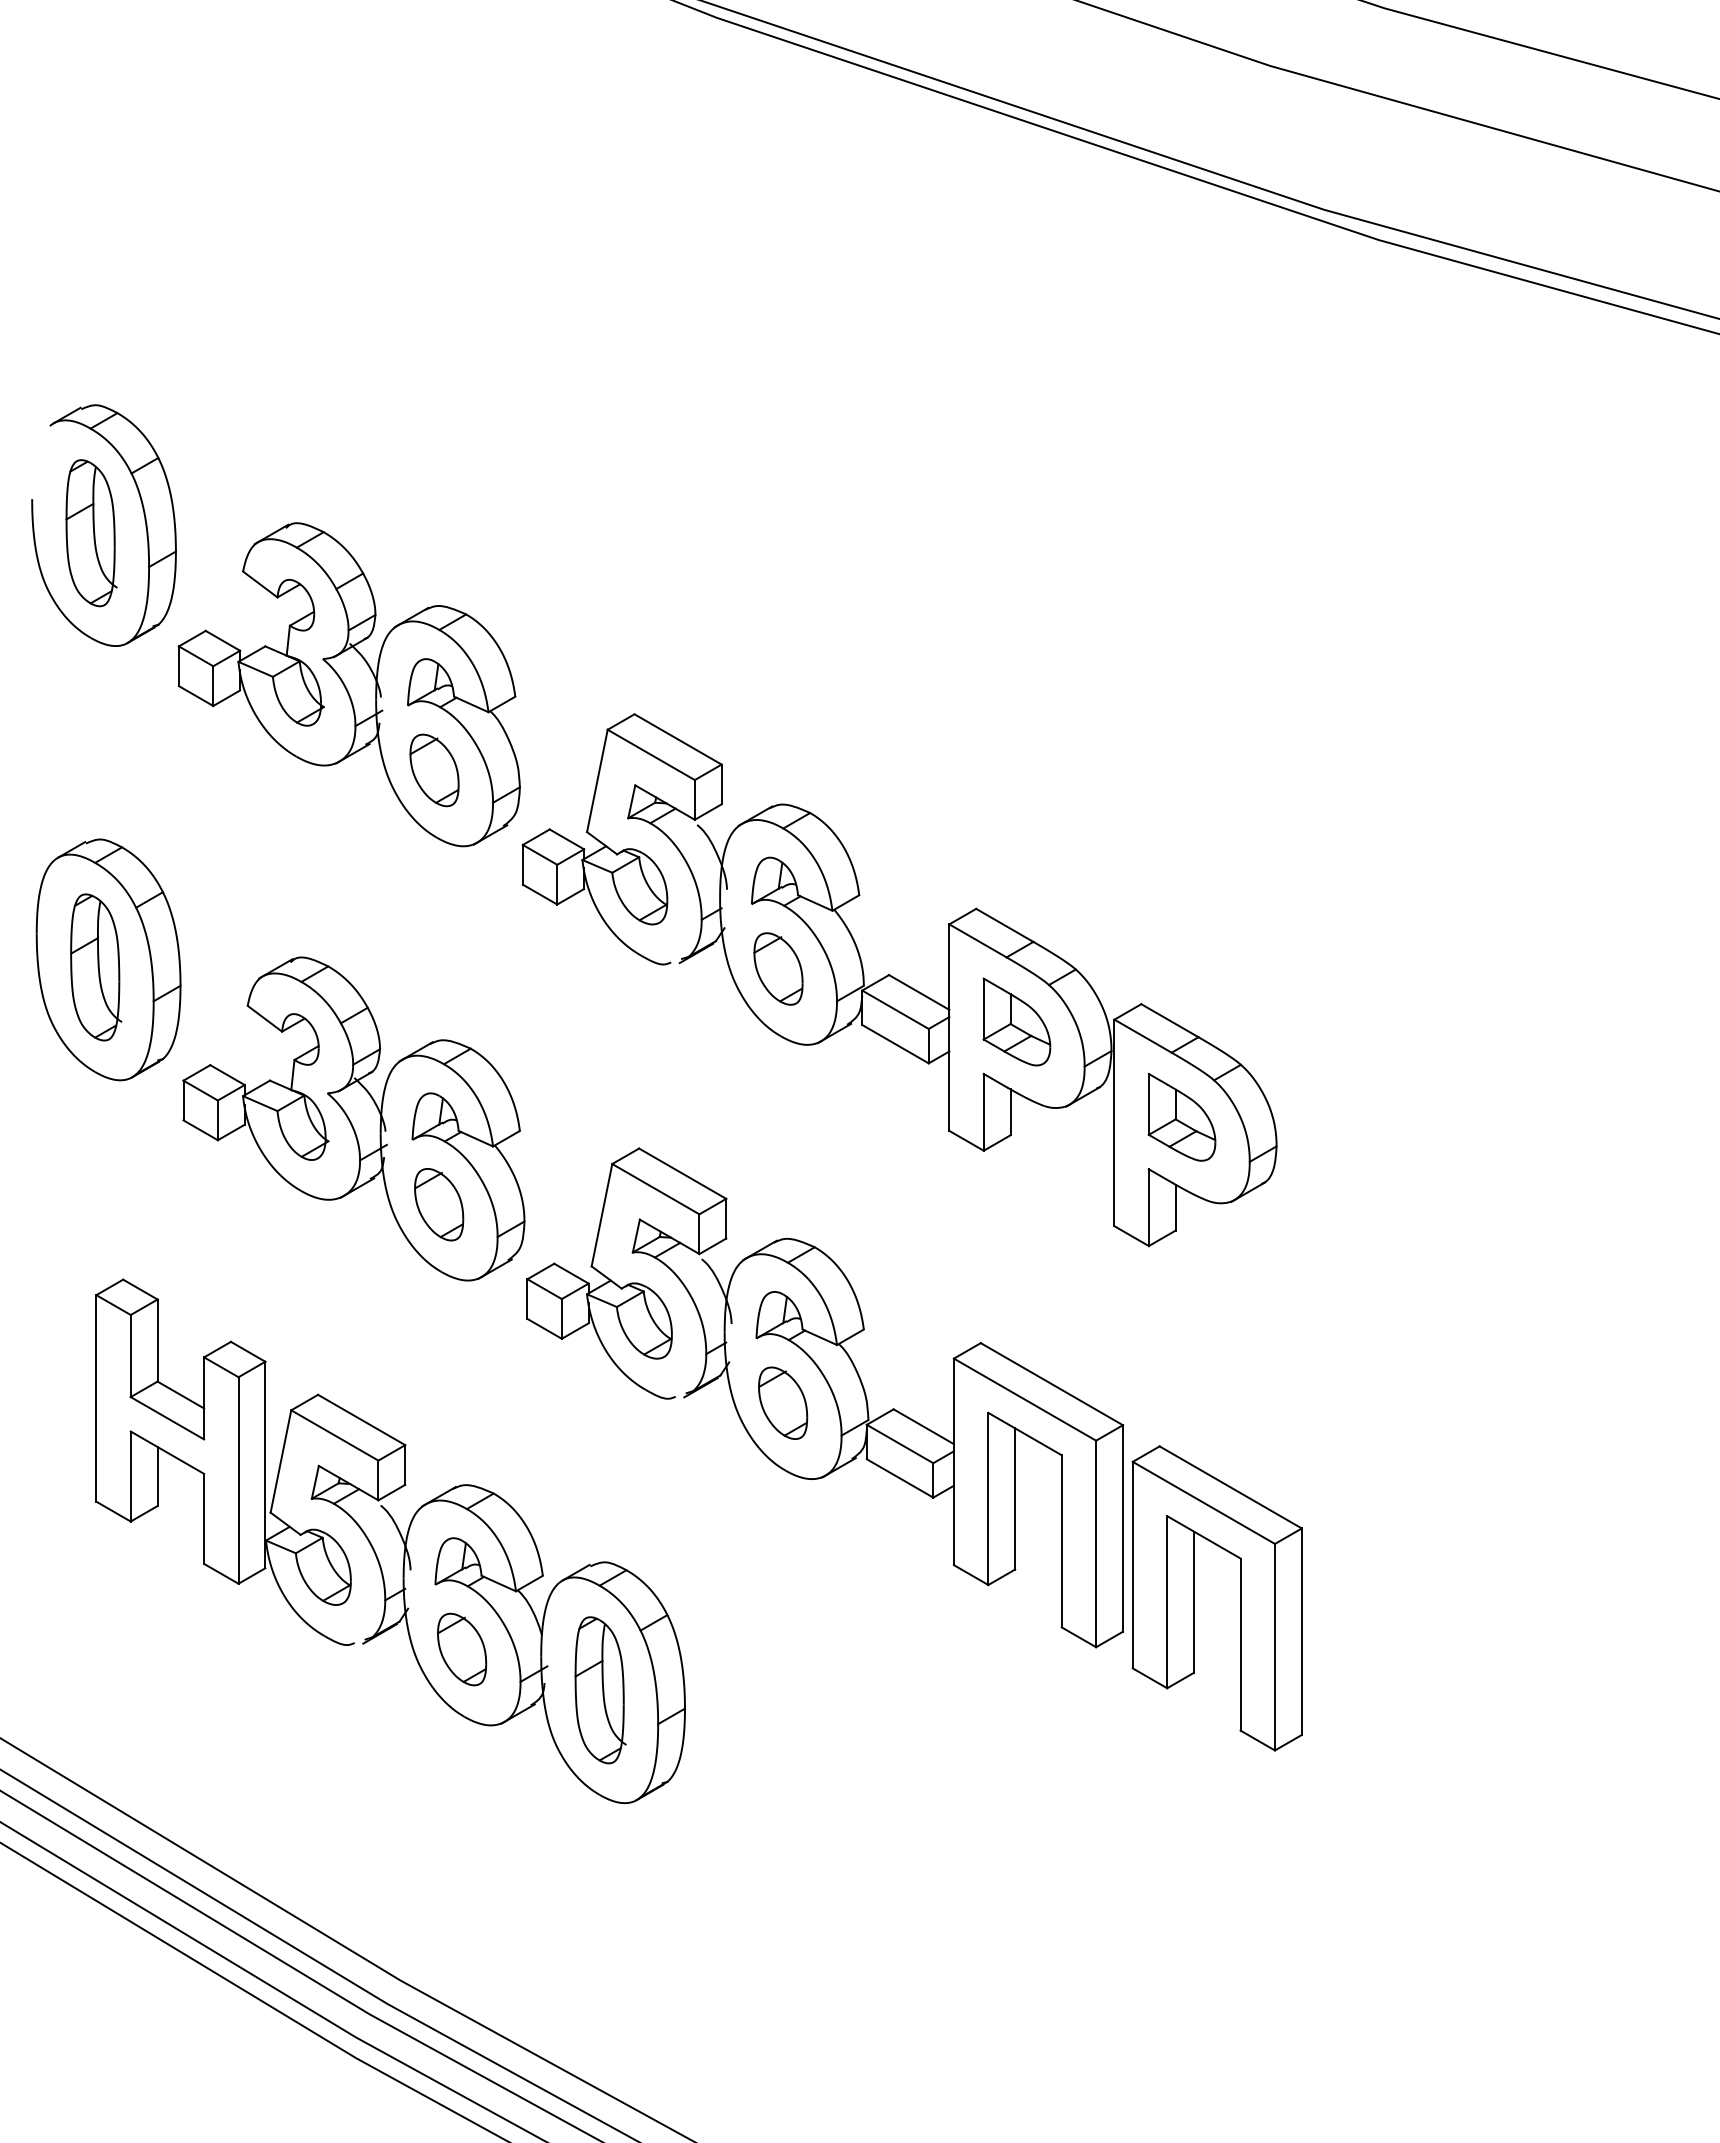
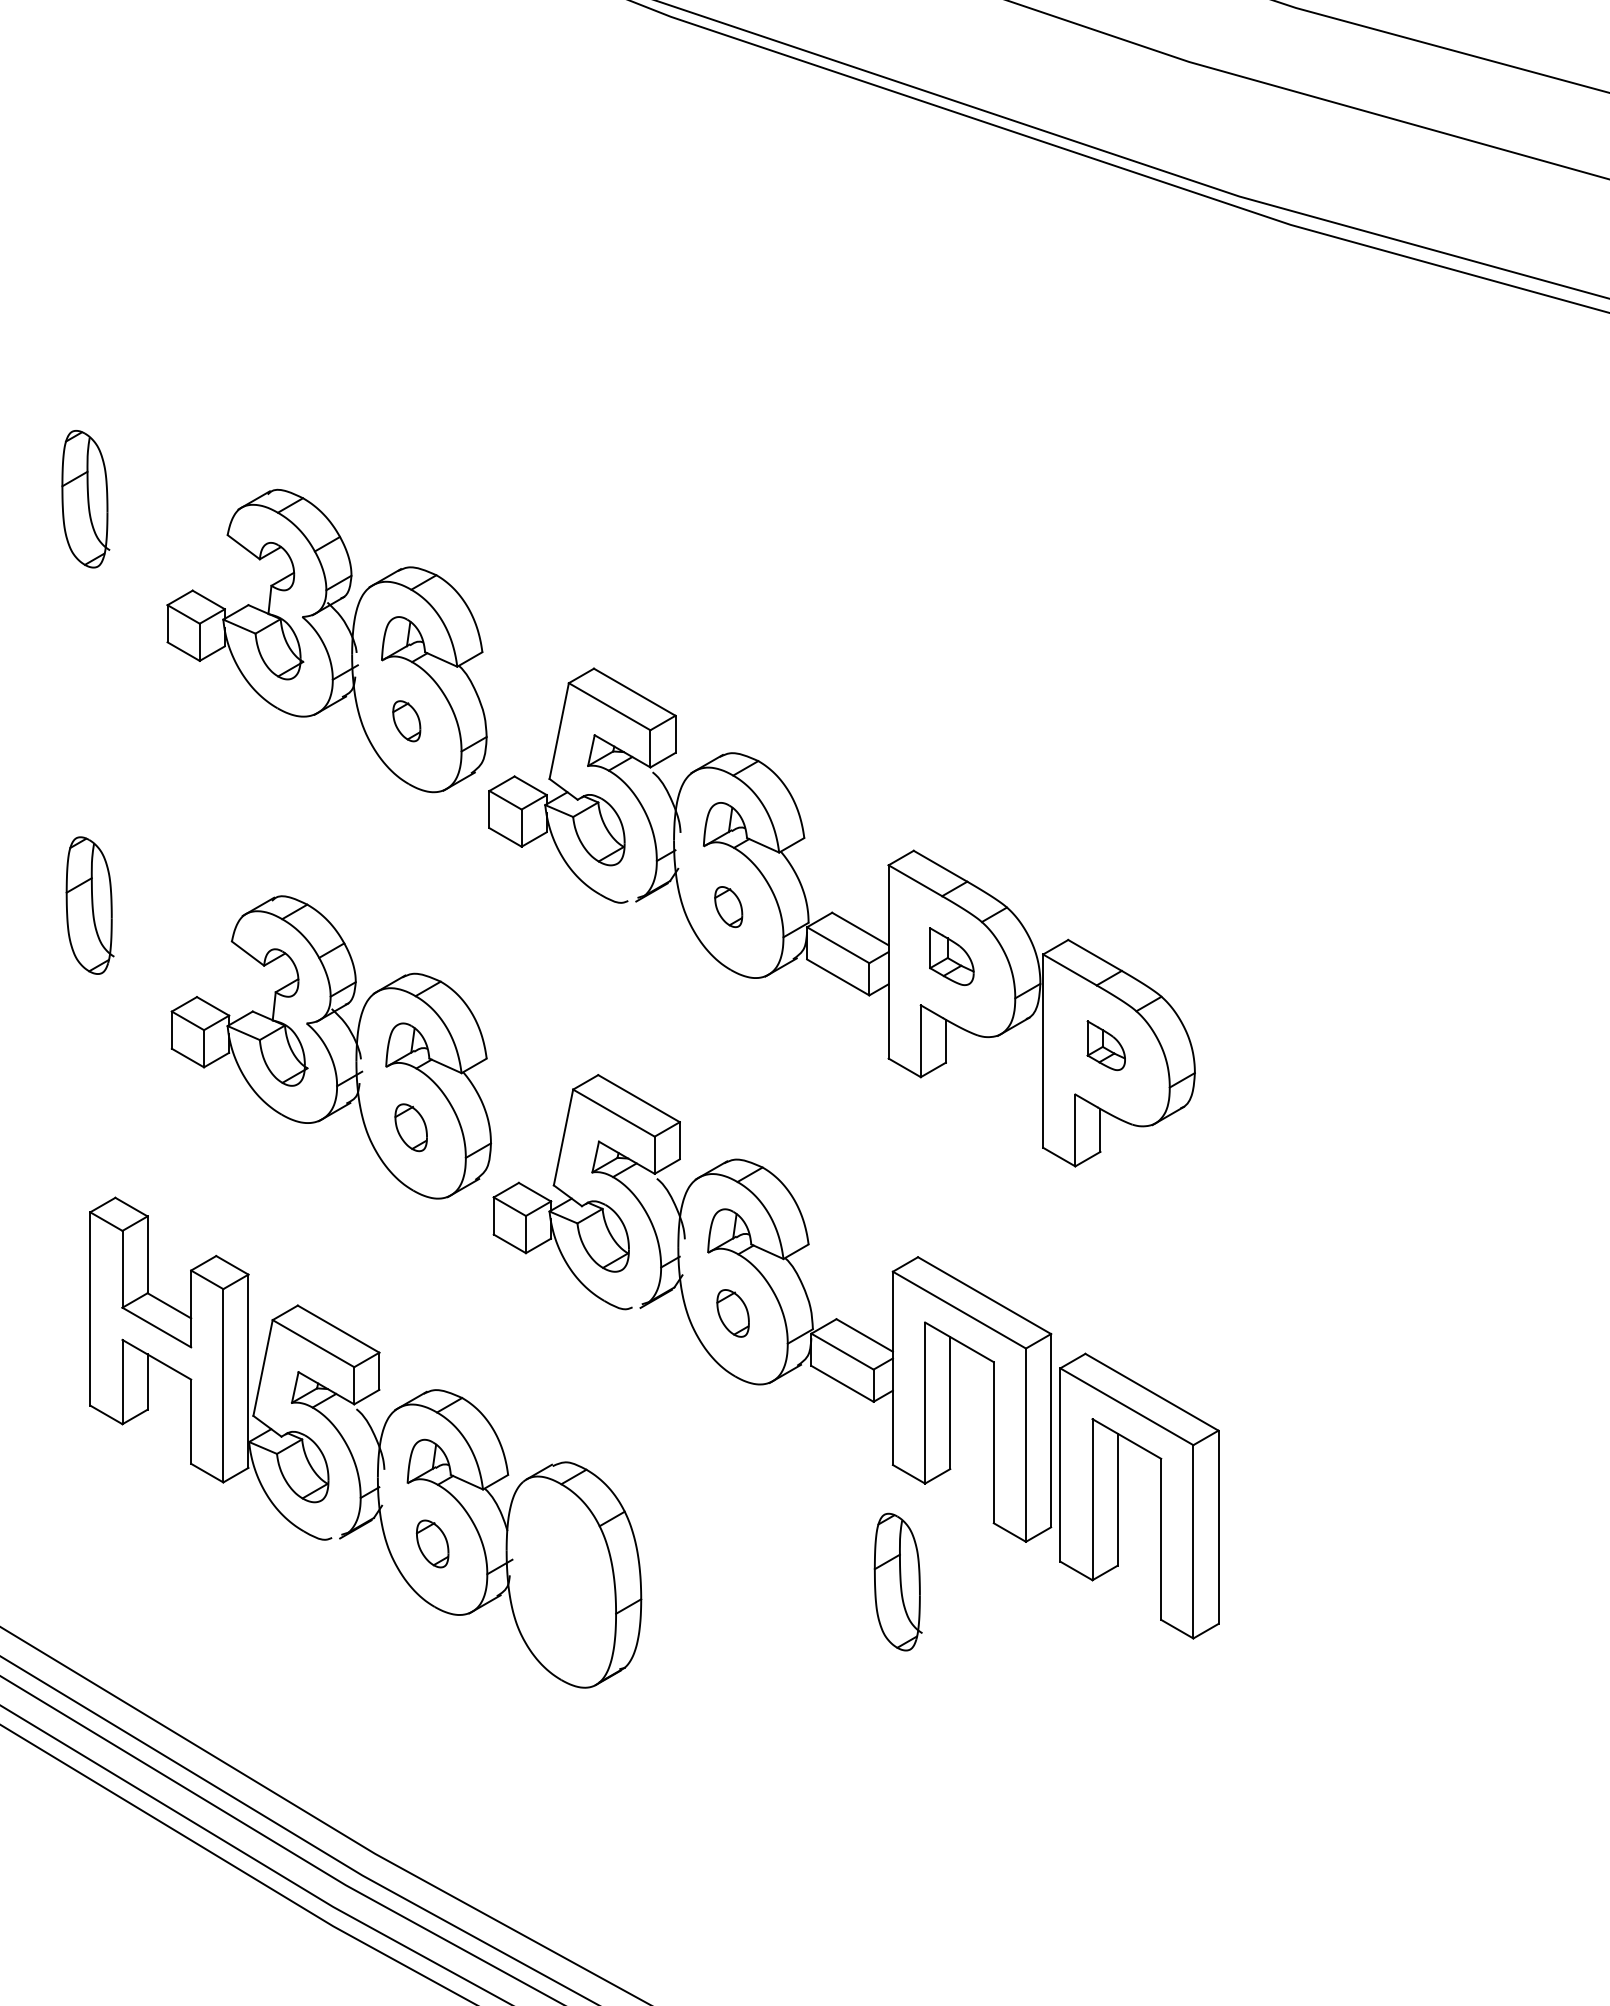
part: (144, 520) -> (135, 487), removed
part: (434, 770) -> (406, 721), size x0.6
part: (108, 959) -> (101, 898), removed
part: (778, 968) -> (728, 906), size x0.6
part: (1016, 1021) -> (951, 956), size x0.7
part: (1181, 1116) -> (1105, 1045), size x0.6
part: (439, 1204) -> (411, 1127), size x0.7
part: (783, 1402) -> (733, 1312), size x0.7
part: (462, 1649) -> (432, 1543), size x0.7
part: (600, 1690) -> (898, 1582), moved

